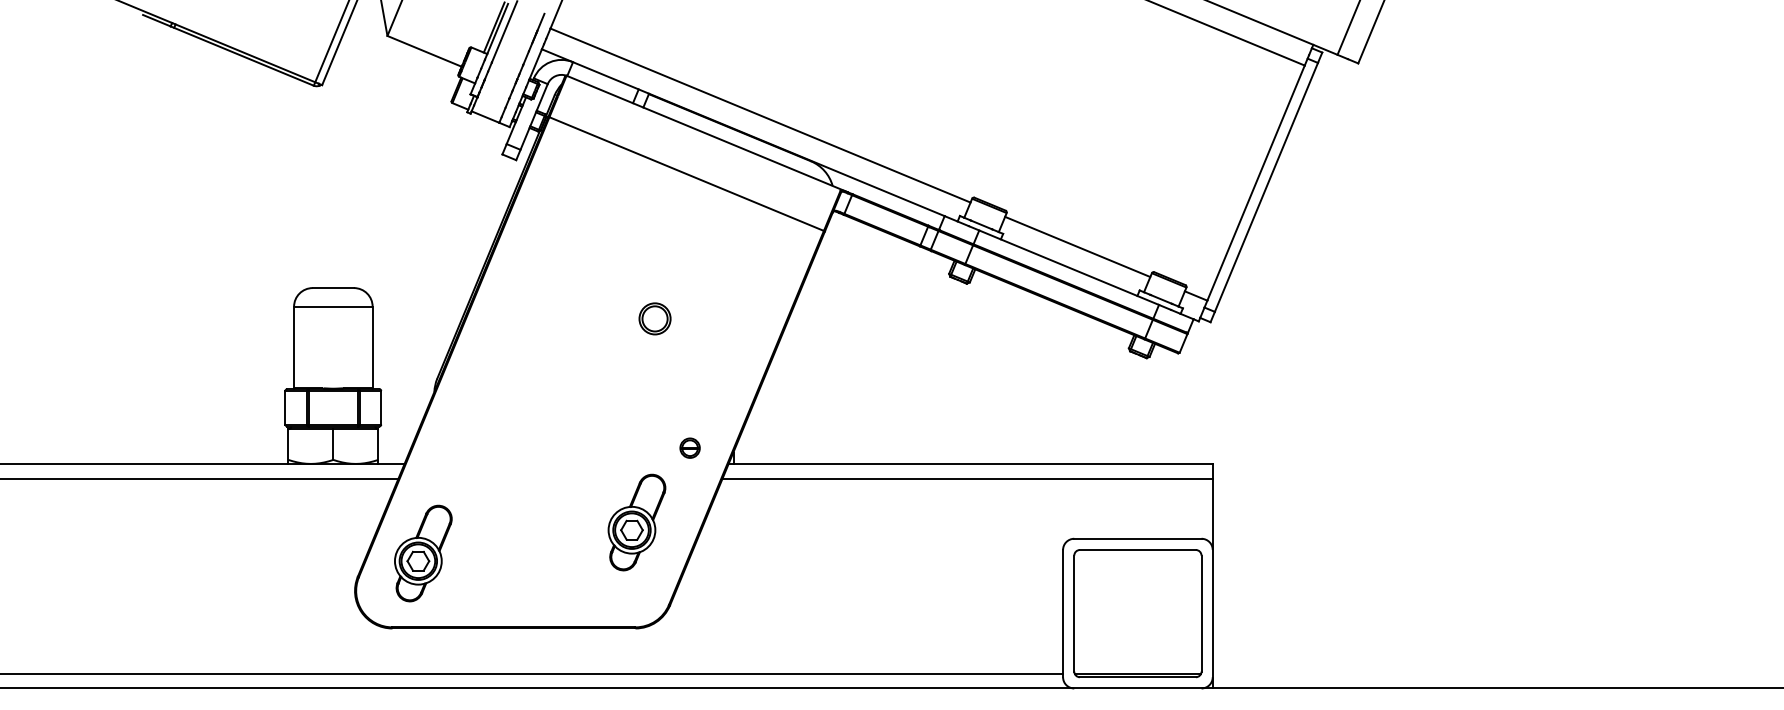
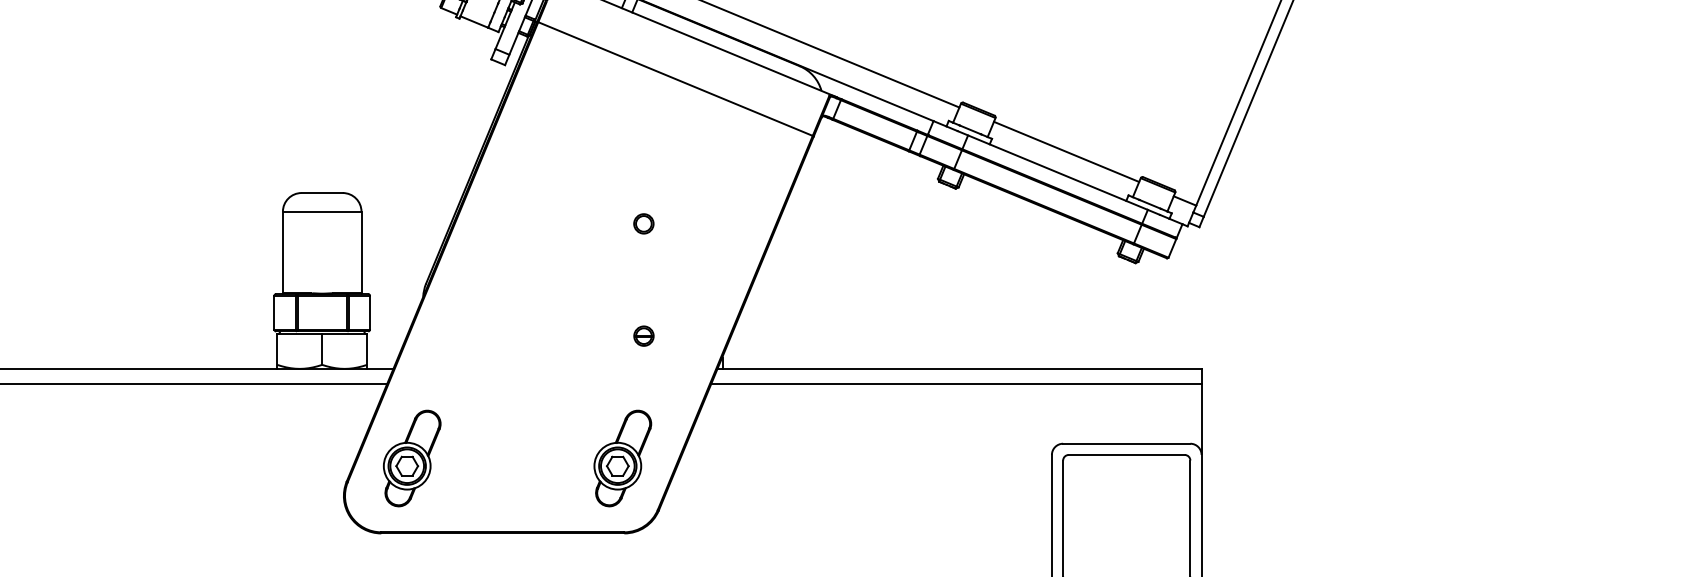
part: (654, 318) -> (643, 223), size x0.62
part: (689, 447) -> (643, 335), moved
part: (636, 522) -> (622, 458), moved

